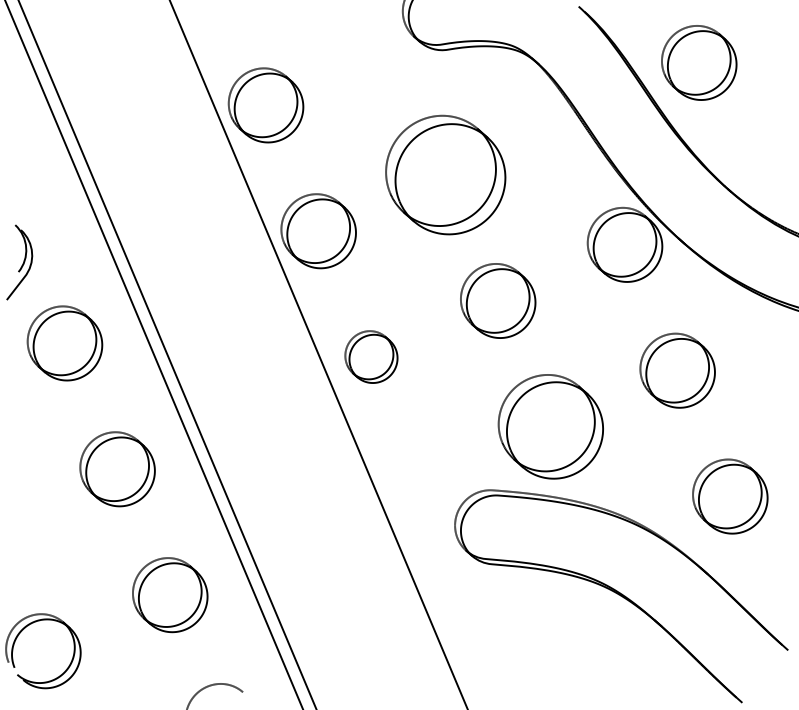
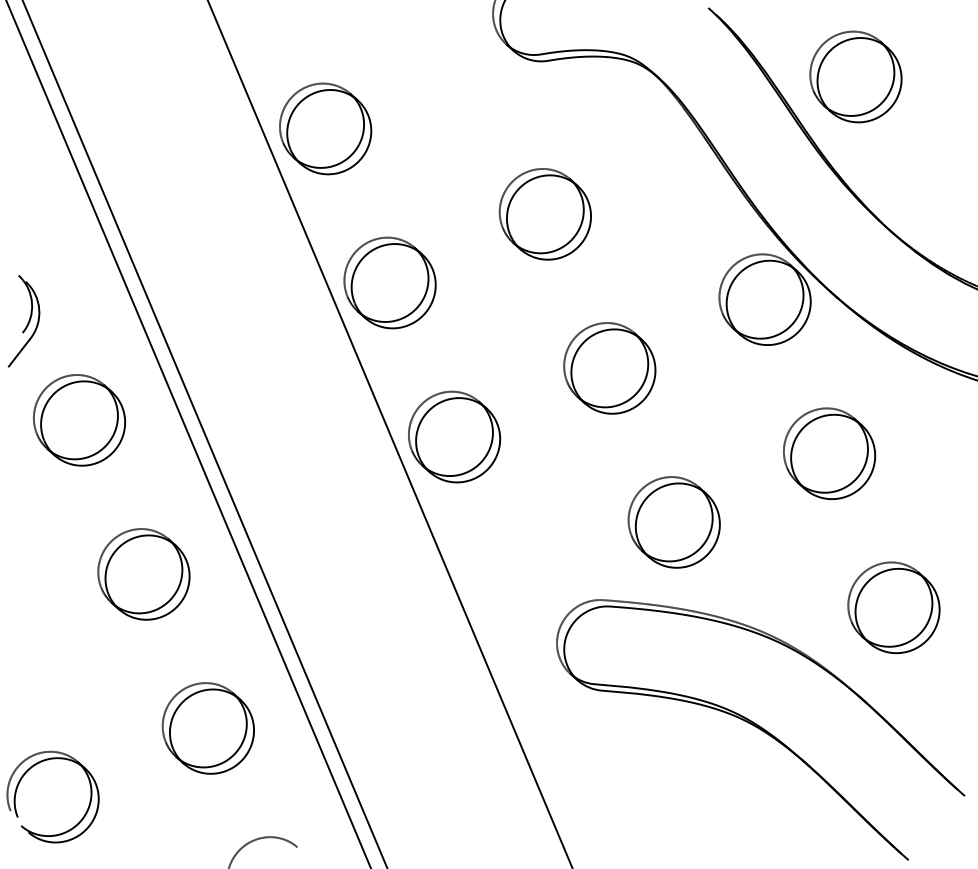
part: (444, 175) -> (544, 214), size x0.62
part: (371, 356) -> (454, 436), size x1.43
part: (550, 426) -> (673, 522), size x0.71

